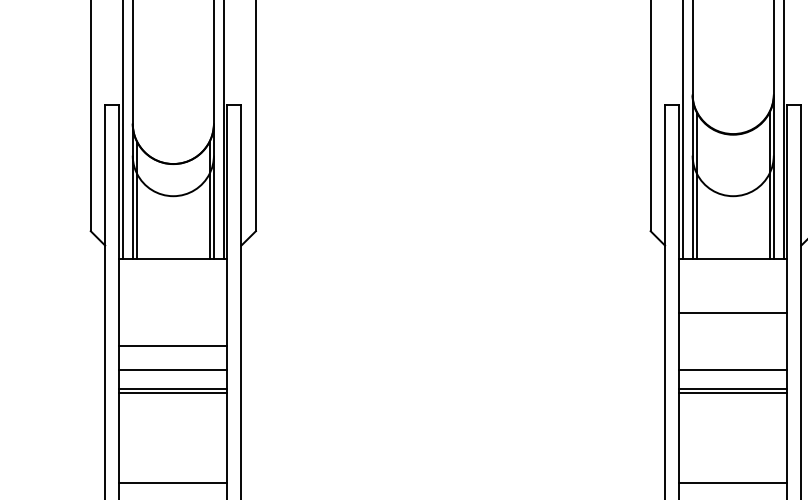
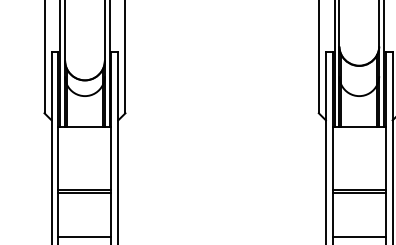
line: (731, 313) -> (358, 153), removed
line: (172, 345) -> (84, 169), removed
line: (172, 370) -> (84, 181), removed
line: (731, 370) -> (358, 181), removed

